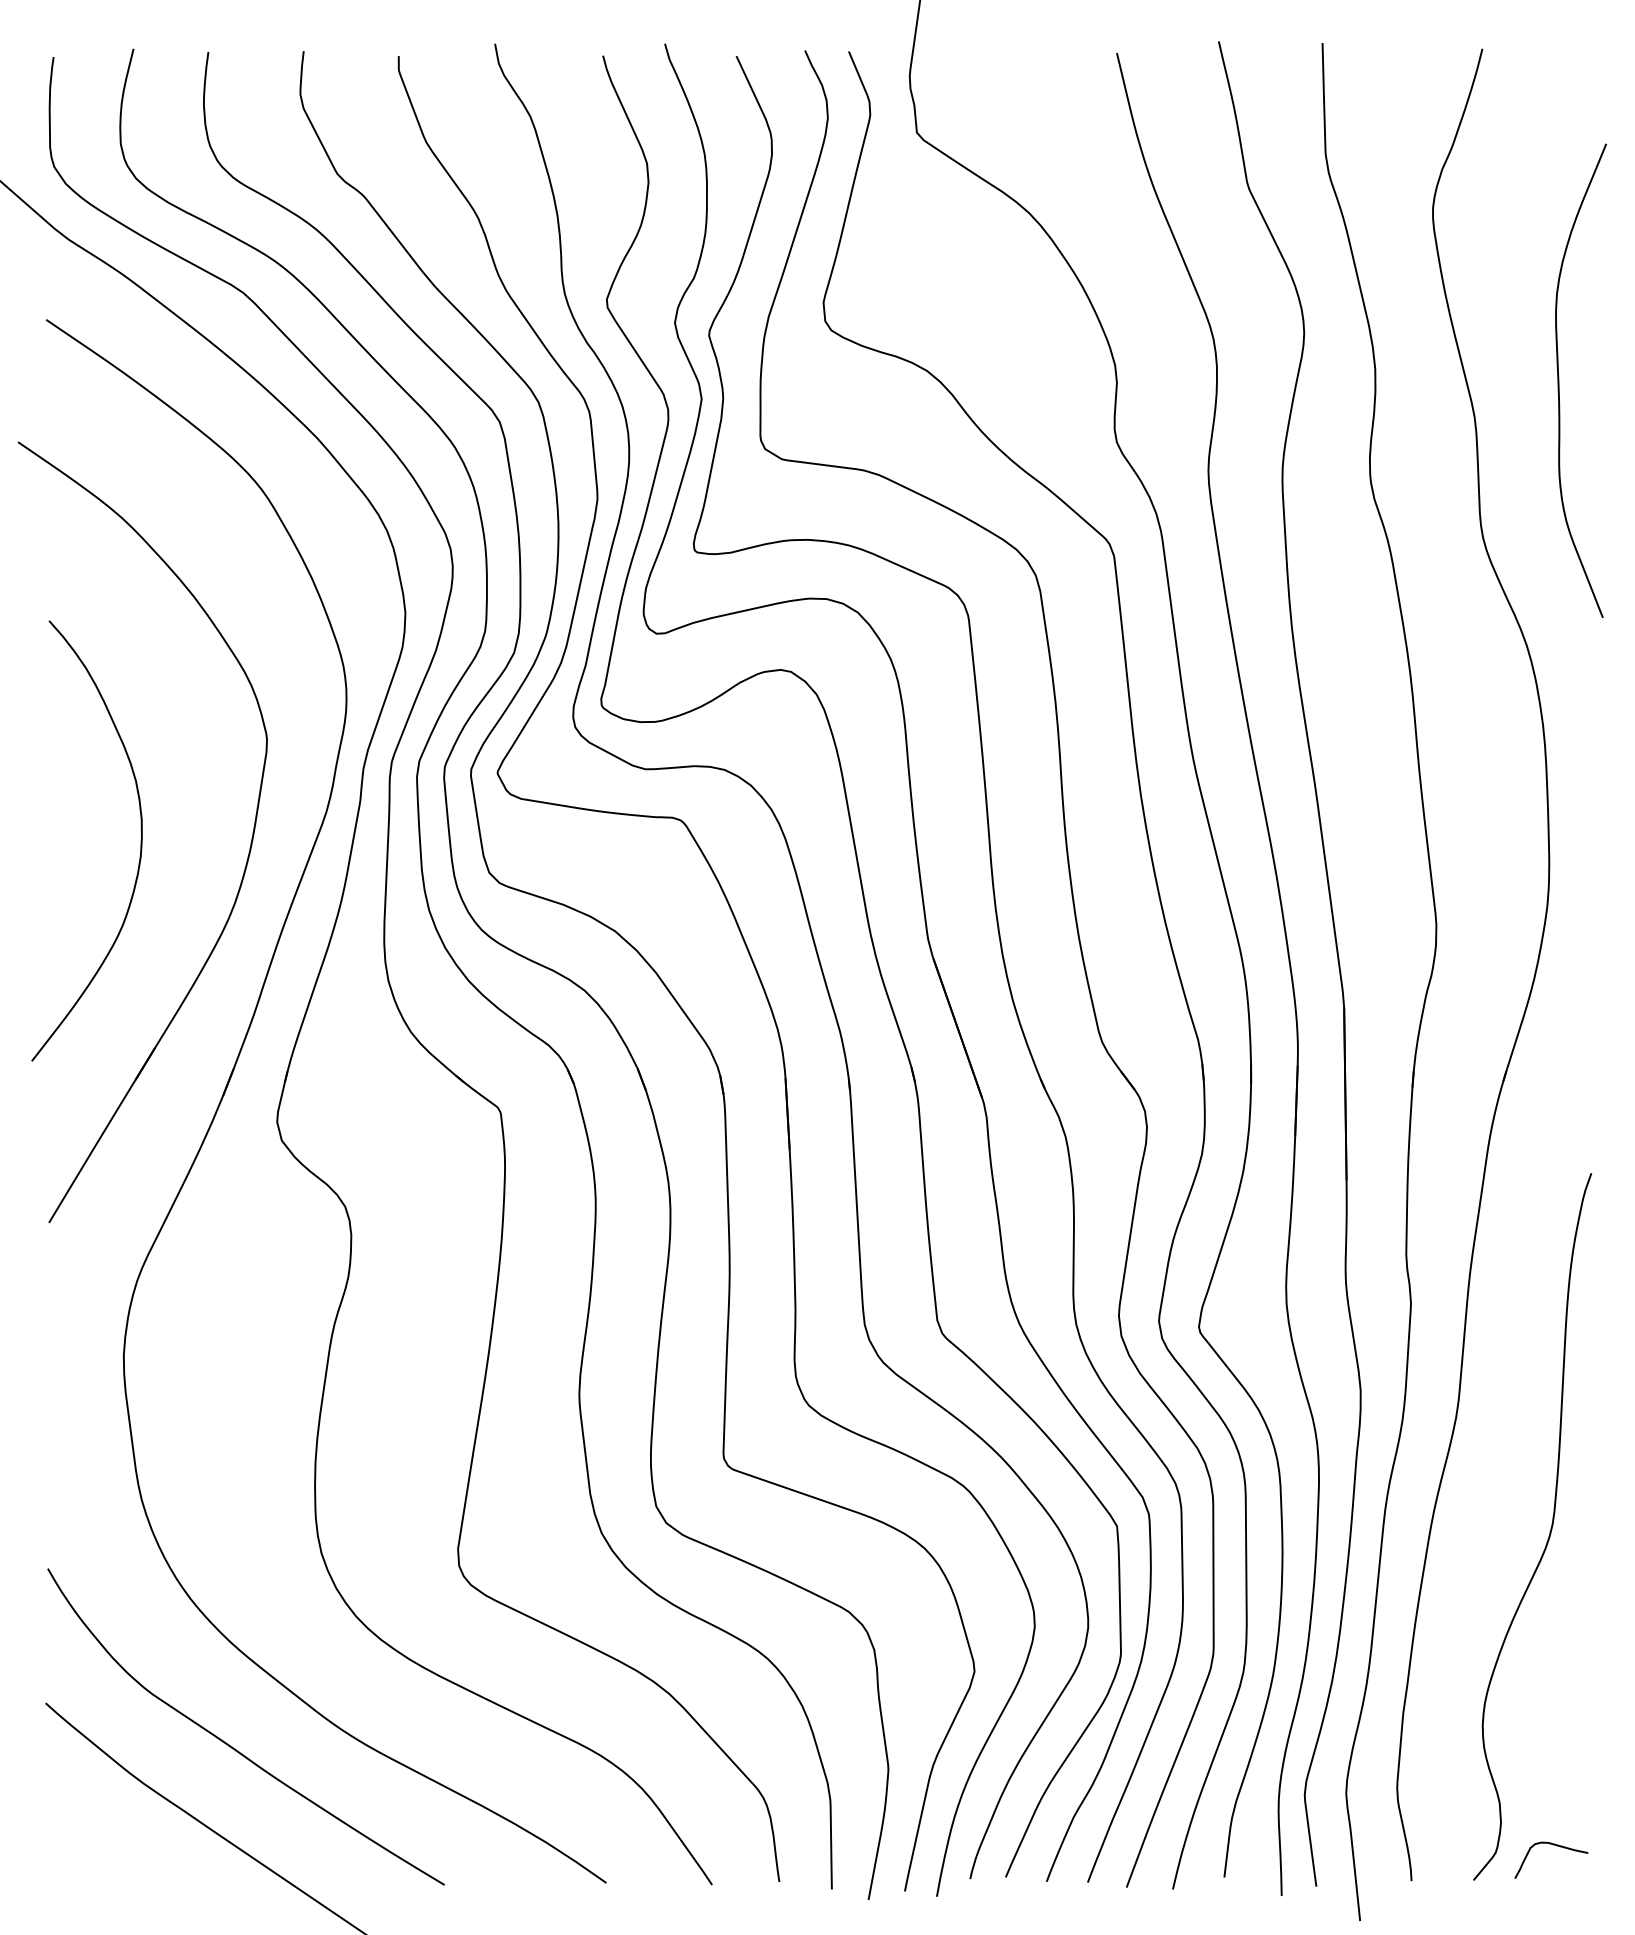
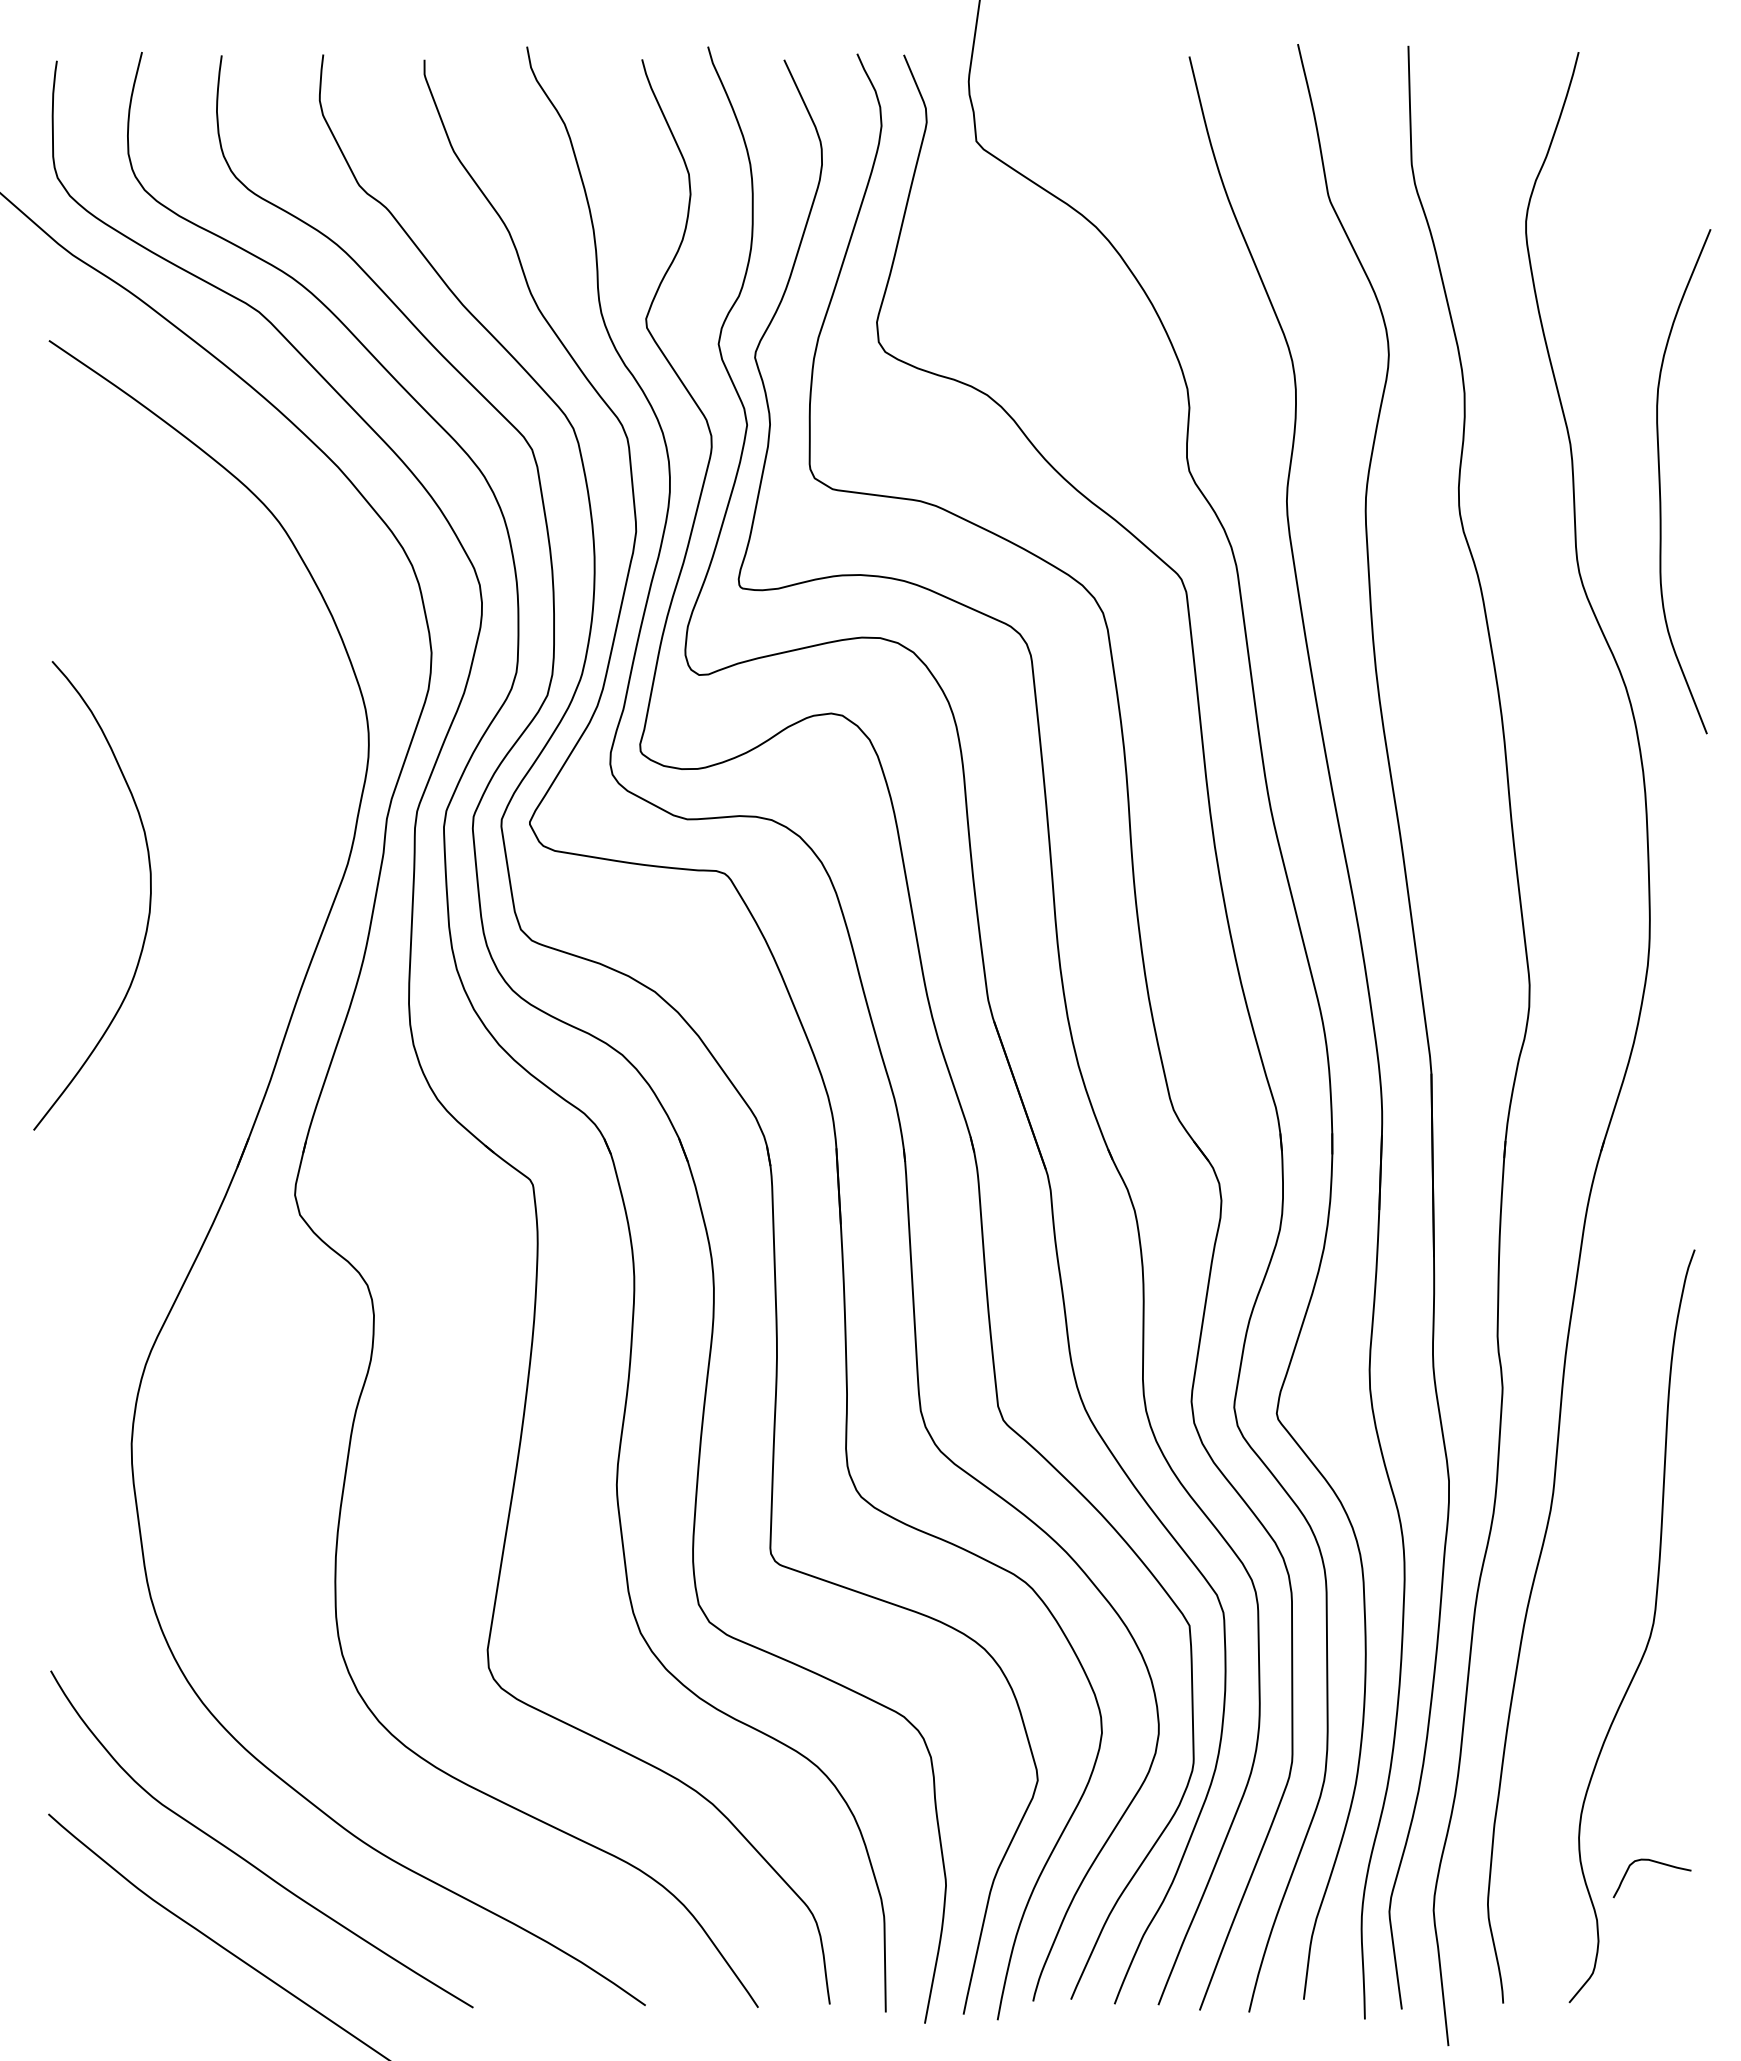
curve: (1559, 380) -> (1660, 481), moved
part: (247, 856) -> (263, 912), removed
curve: (1552, 1845) -> (1653, 1862), moved

